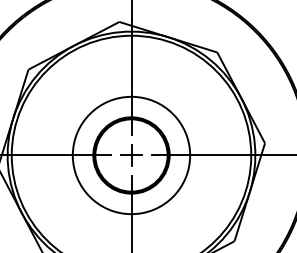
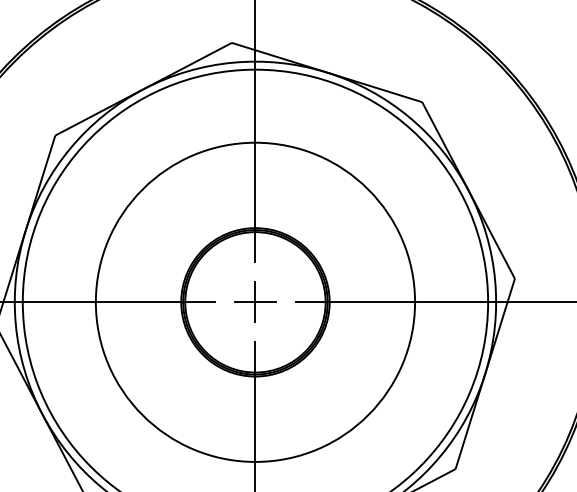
circle: (131, 155) -> (255, 302), size x1.4

